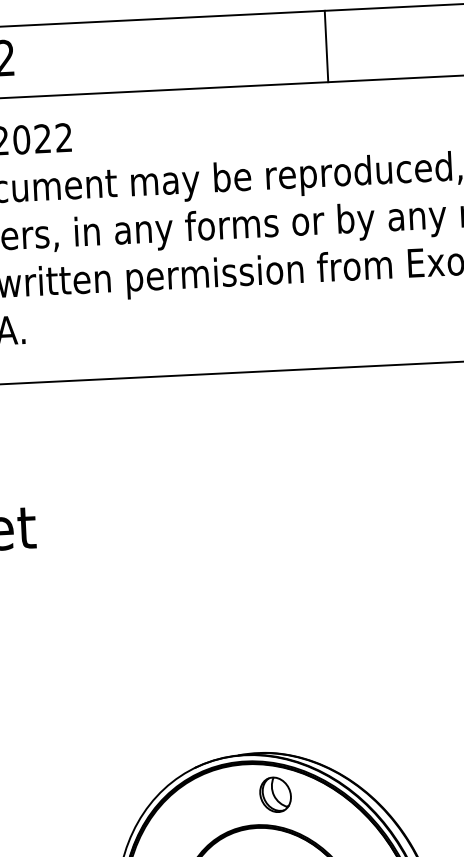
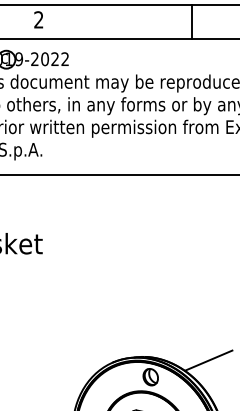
line: (394, 753) -> (208, 360), added

